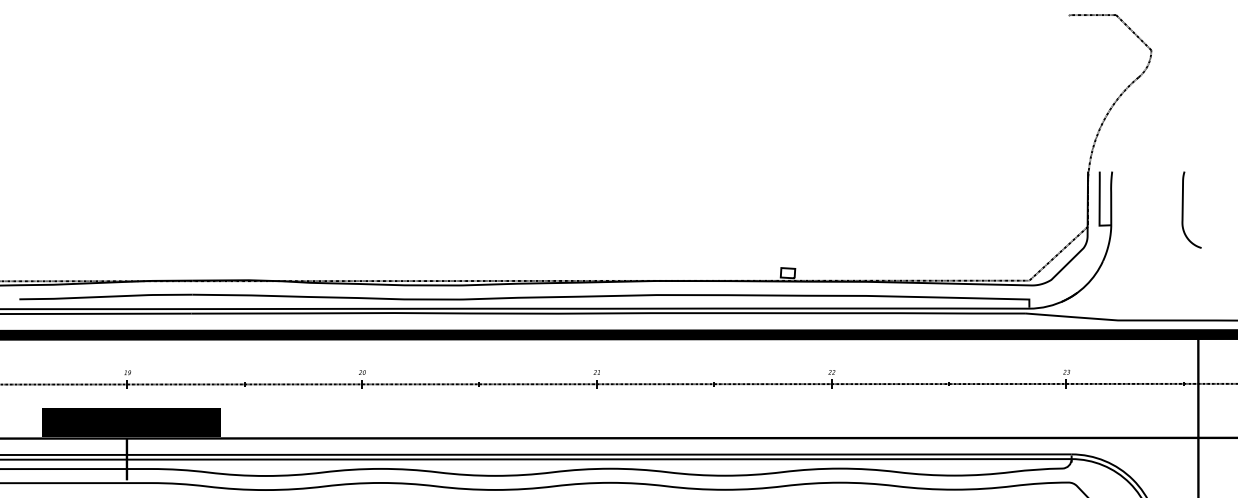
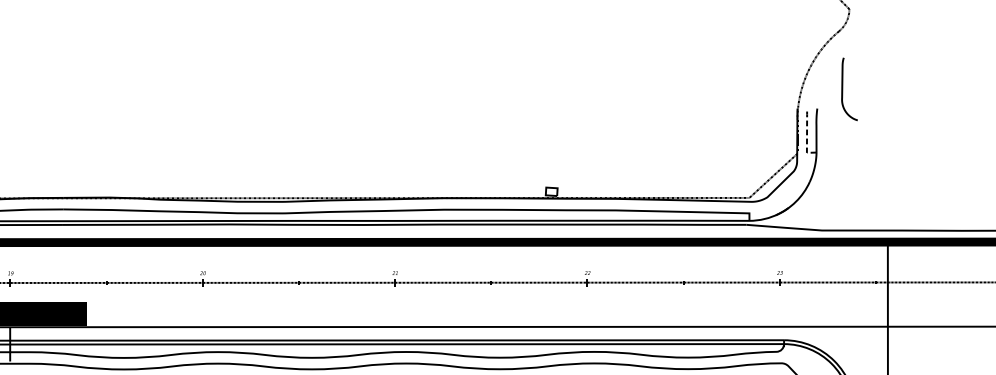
line: (1099, 203) -> (806, 134), solid -> dashed
curve: (1183, 209) -> (842, 88), moved

